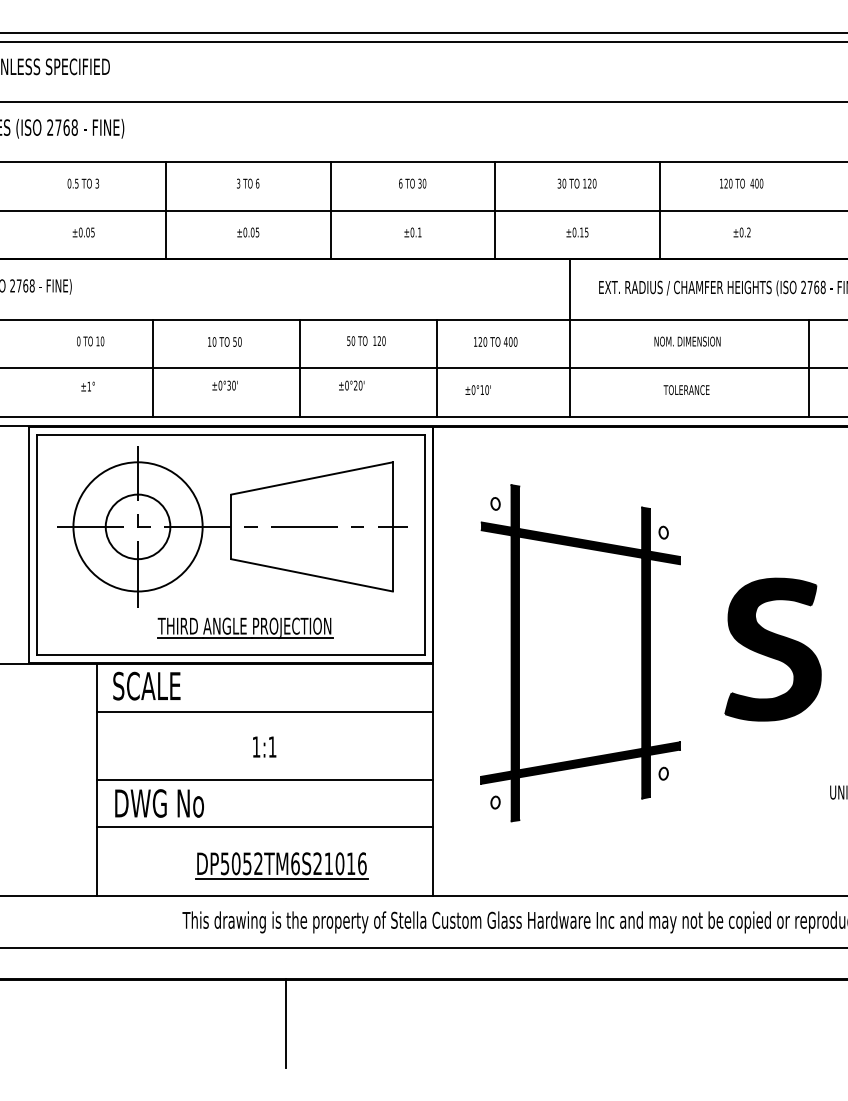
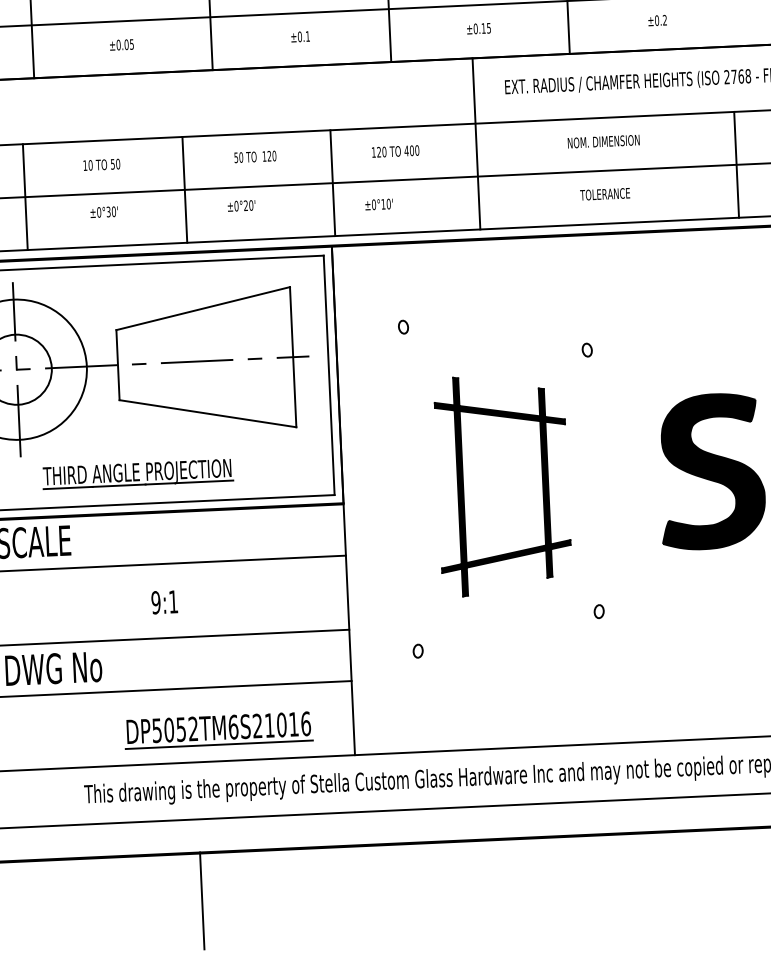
part: (580, 653) -> (502, 485), size x0.6
text: (256, 746) -> (156, 602), 1:1 -> 9:1
part: (281, 865) -> (218, 729), moved

